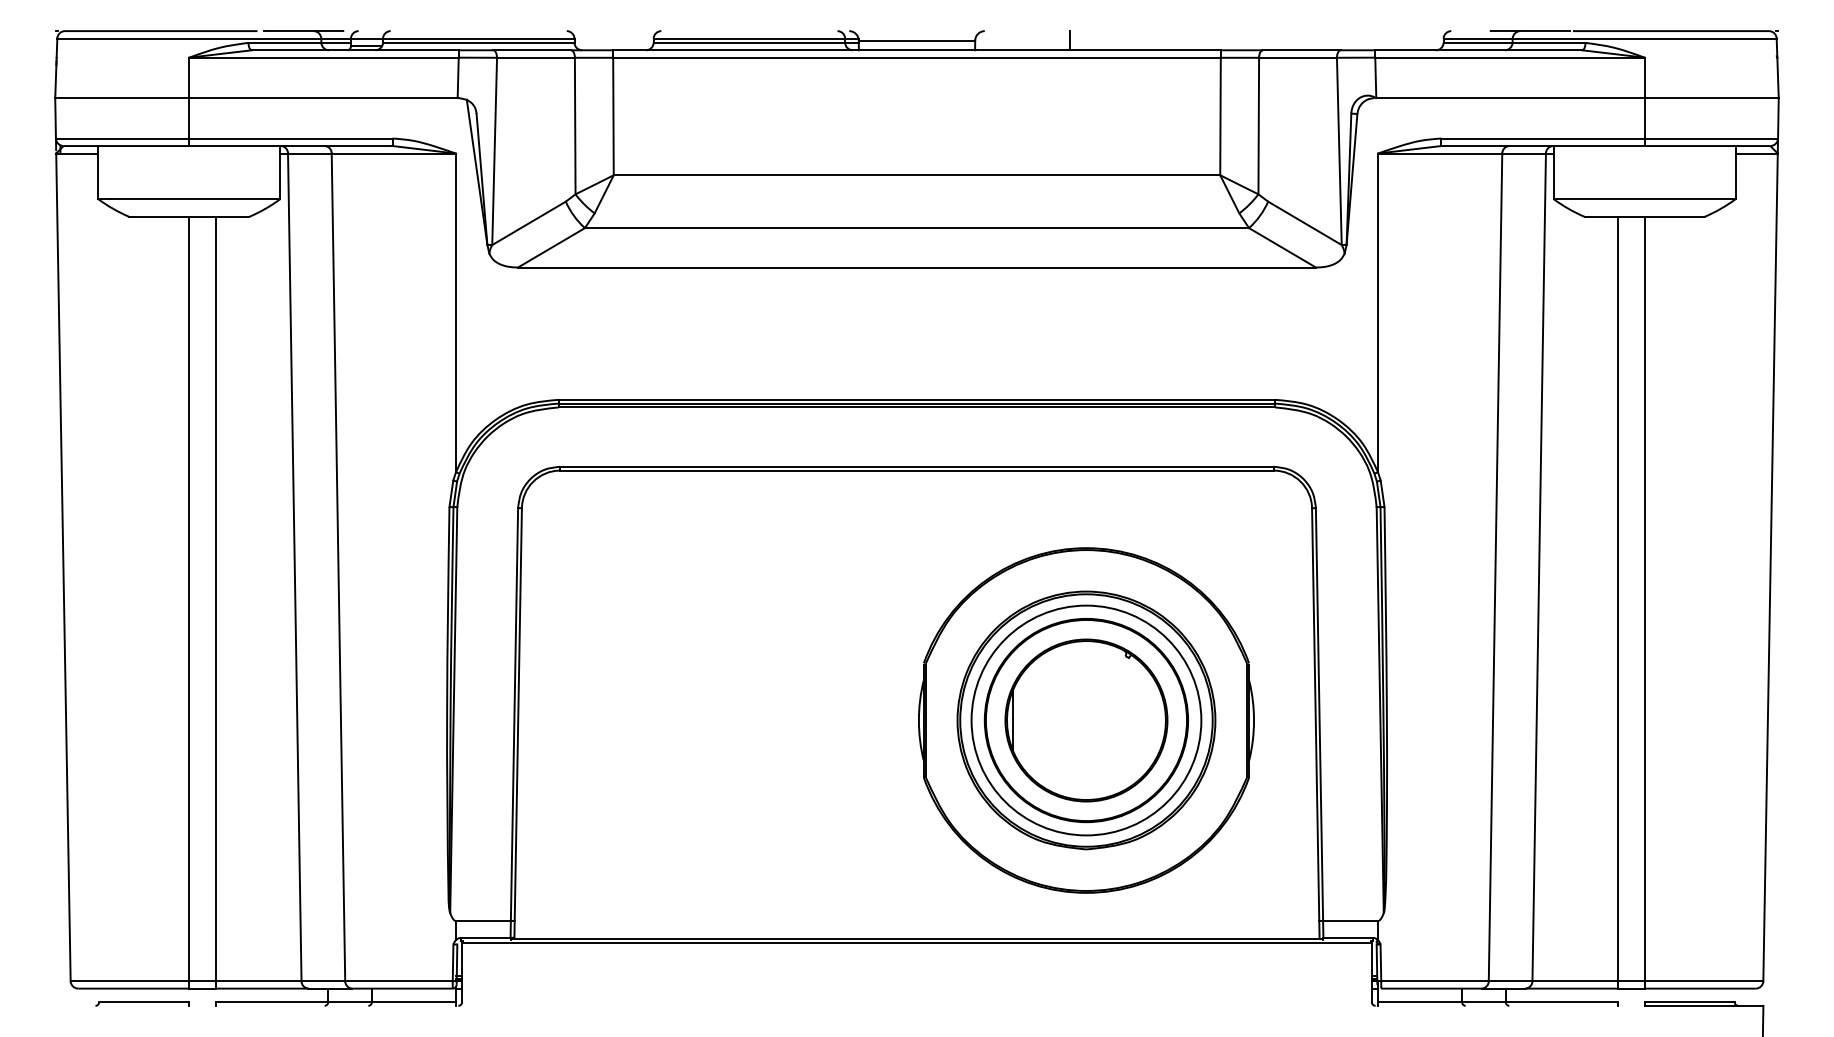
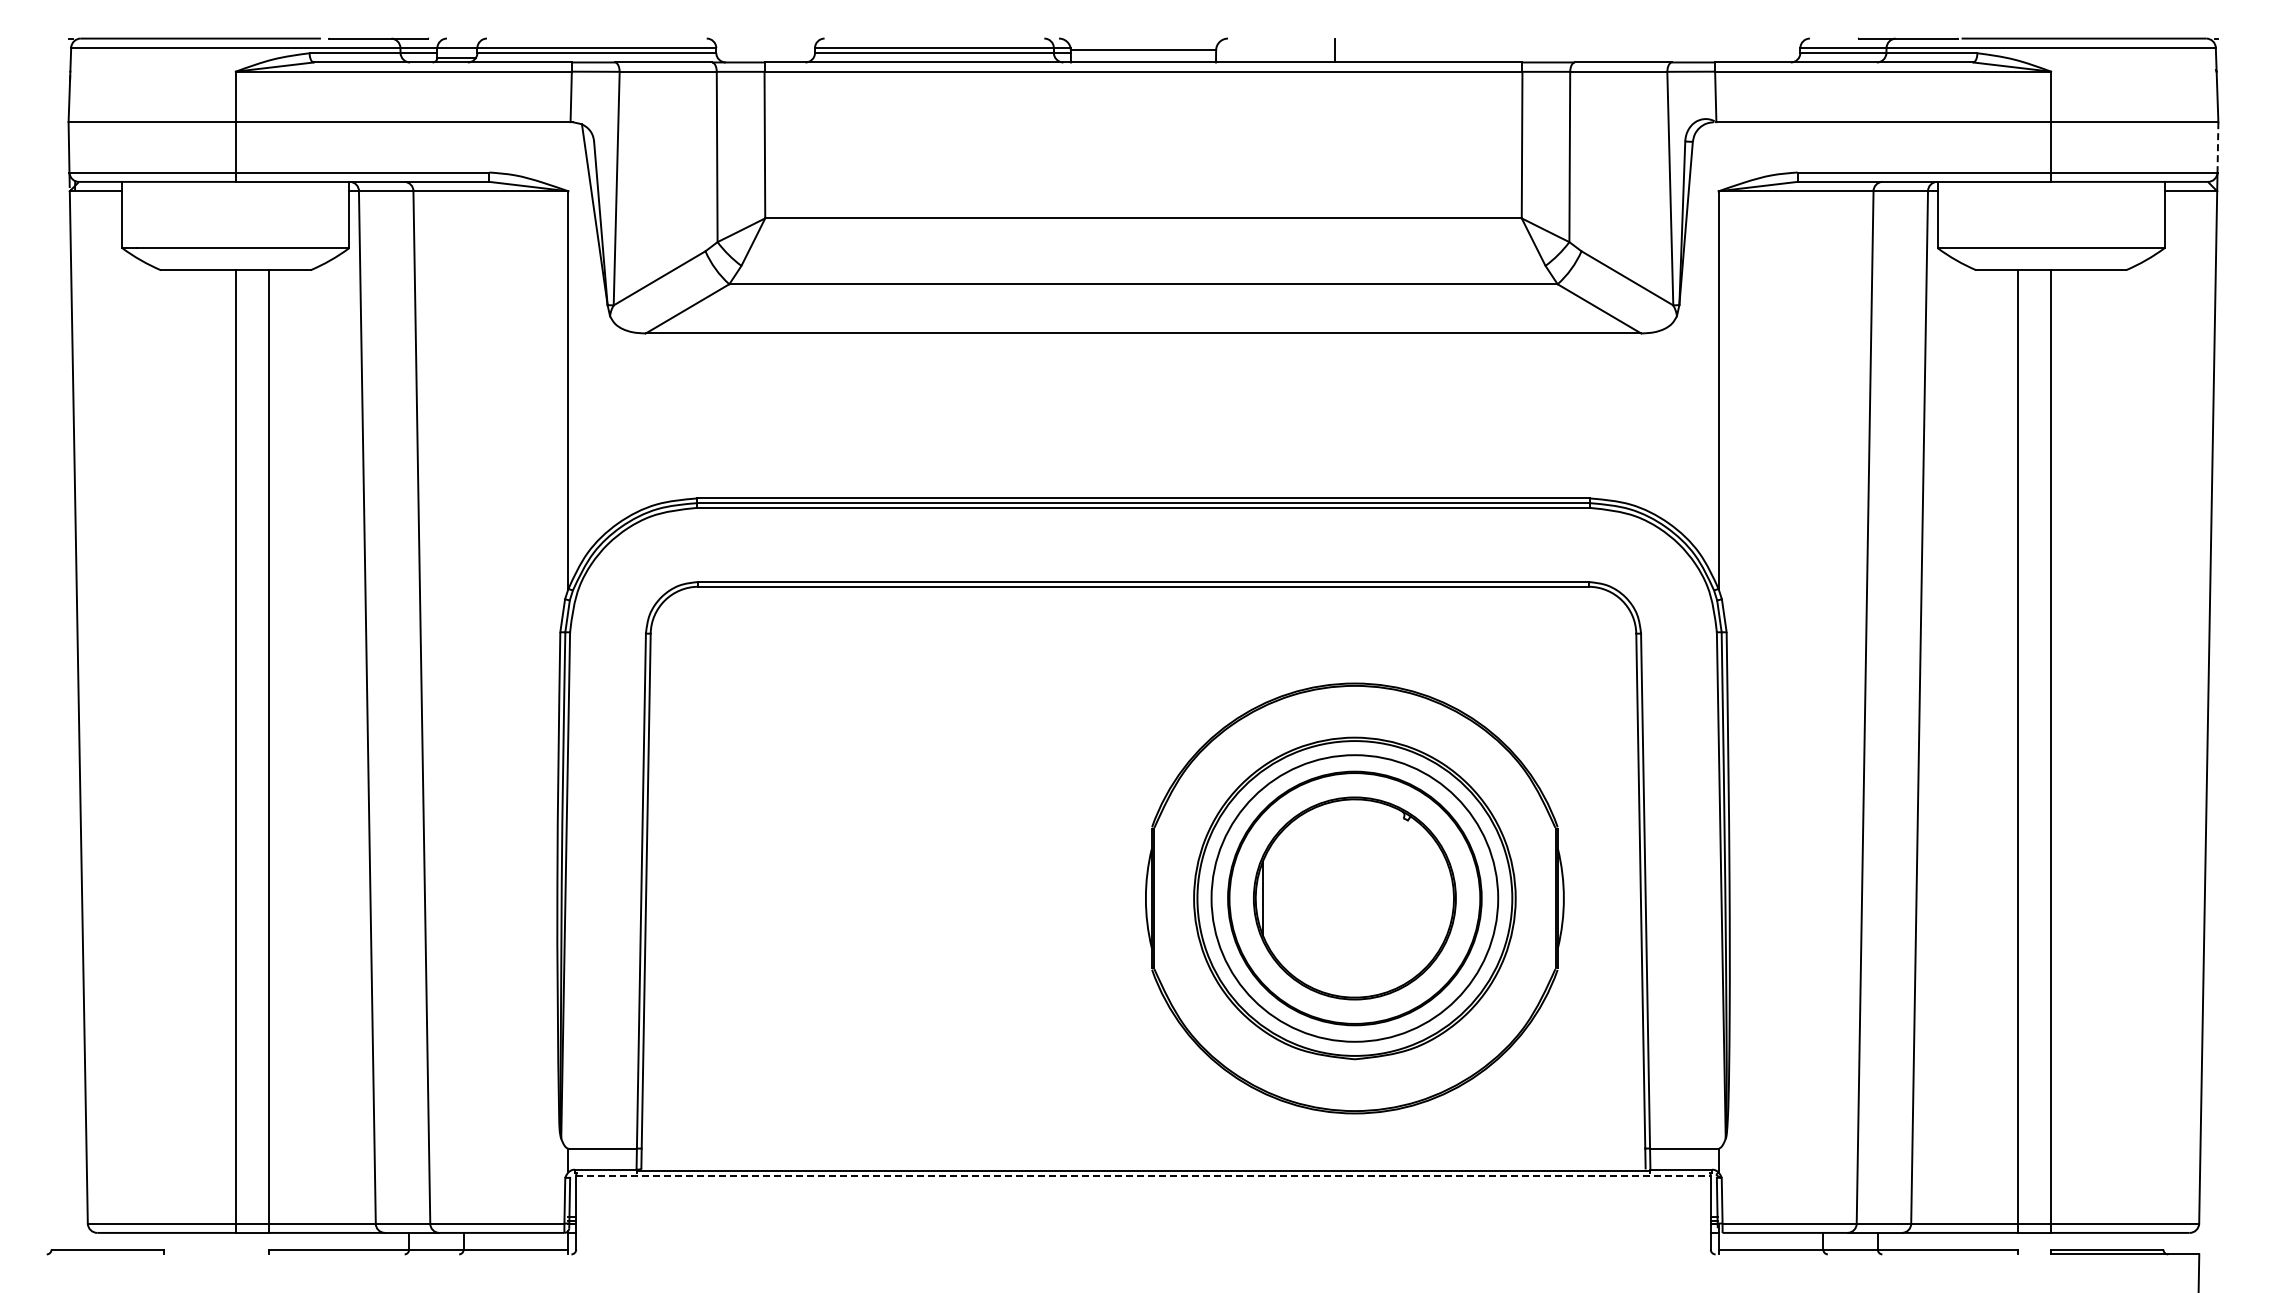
line: (1778, 118) -> (2217, 147), solid -> dashed
line: (917, 942) -> (1143, 1175), solid -> dashed
part: (142, 1004) -> (105, 1252), moved

